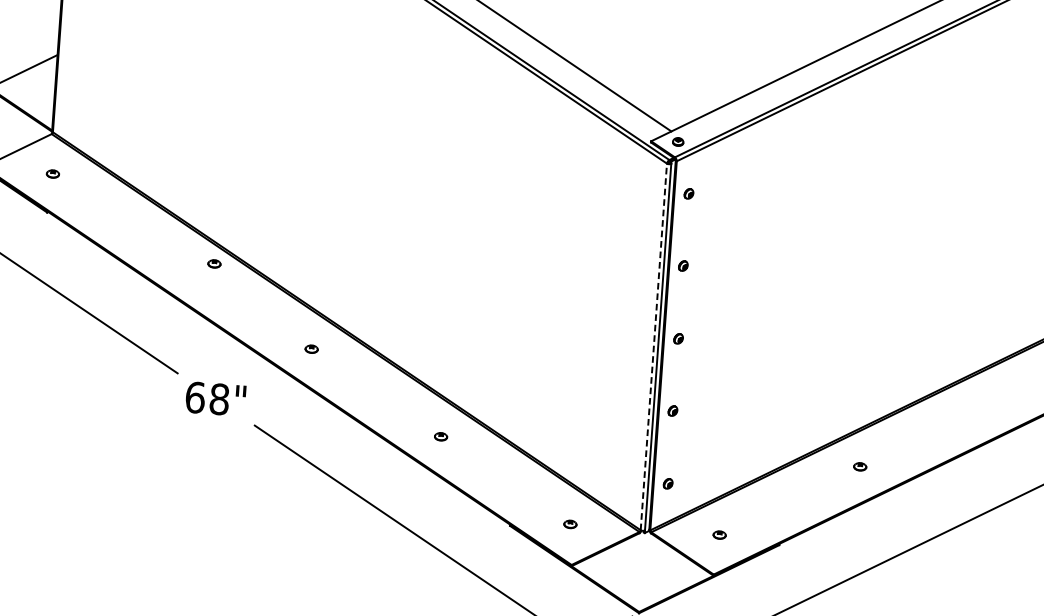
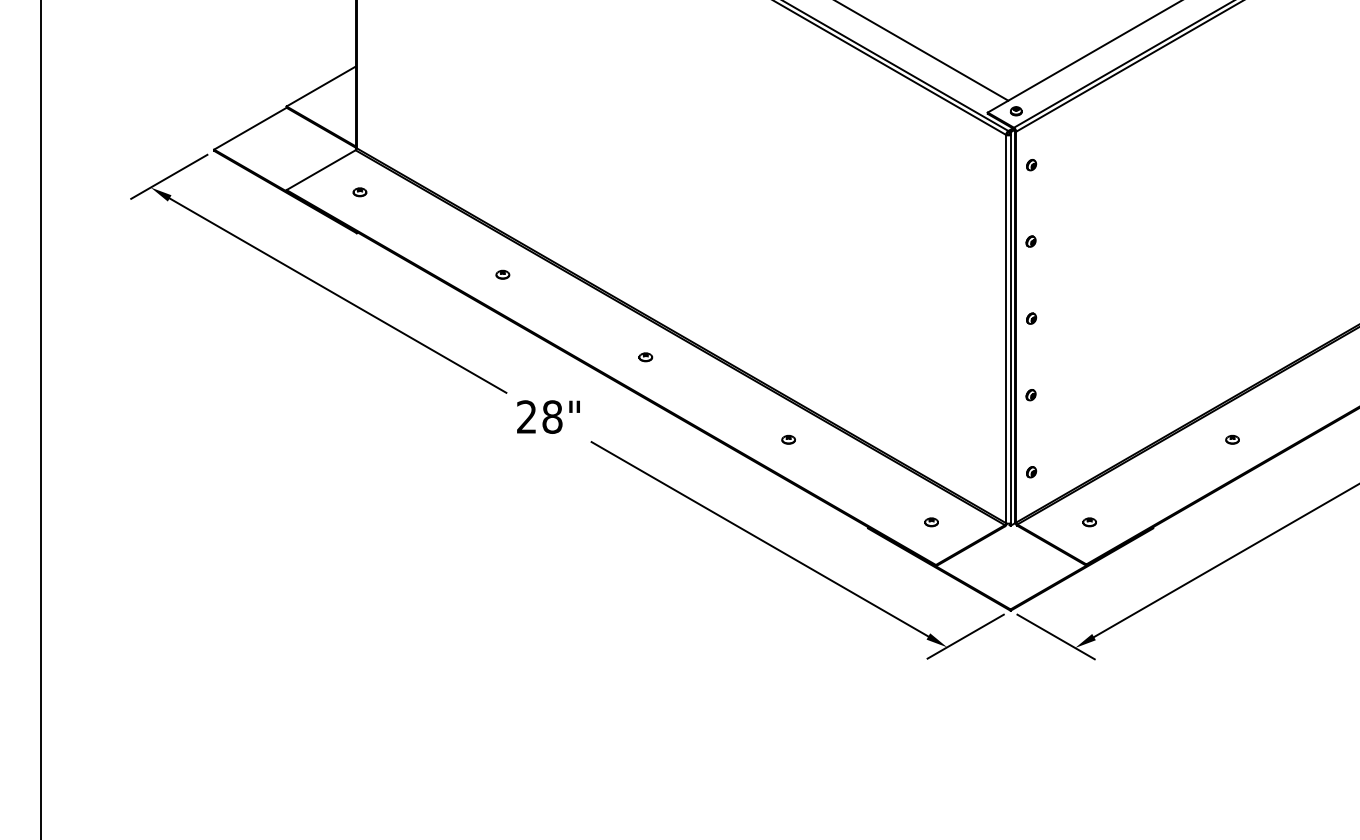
part: (214, 263) -> (502, 274), moved
line: (654, 346) -> (1006, 328), dashed -> solid
text: (196, 397) -> (527, 416), 68" -> 28"

